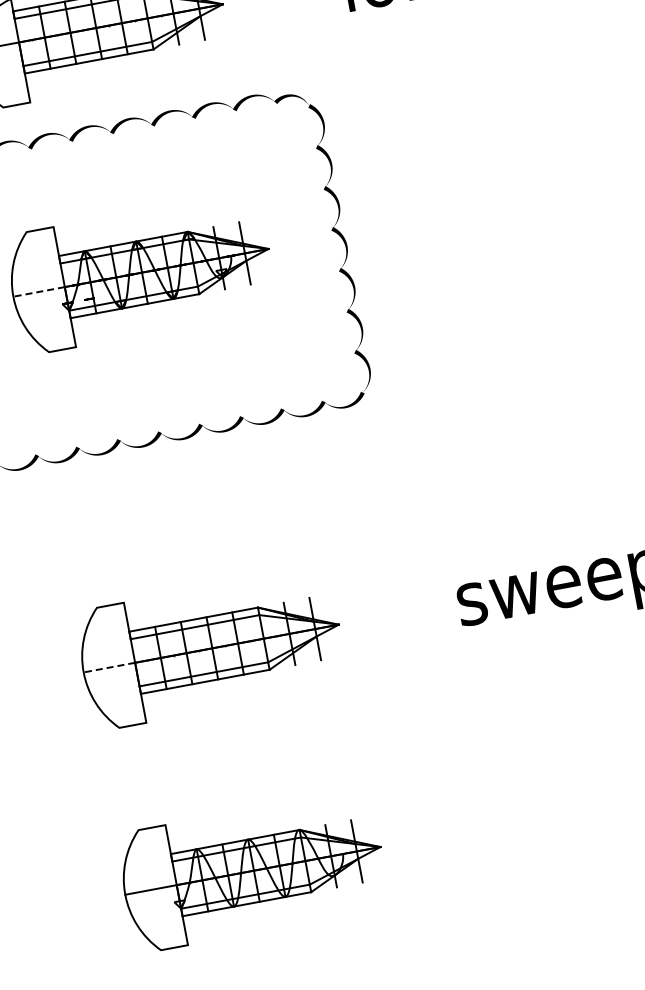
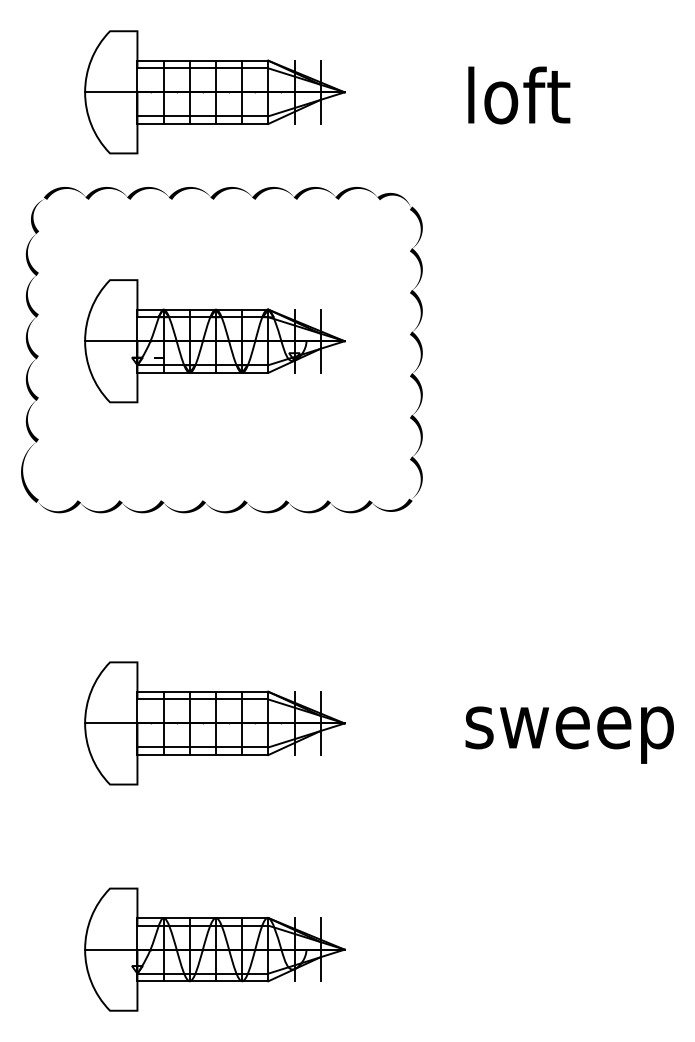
line: (38, 292) -> (110, 341), dashed -> solid
line: (108, 667) -> (110, 723), dashed -> solid

